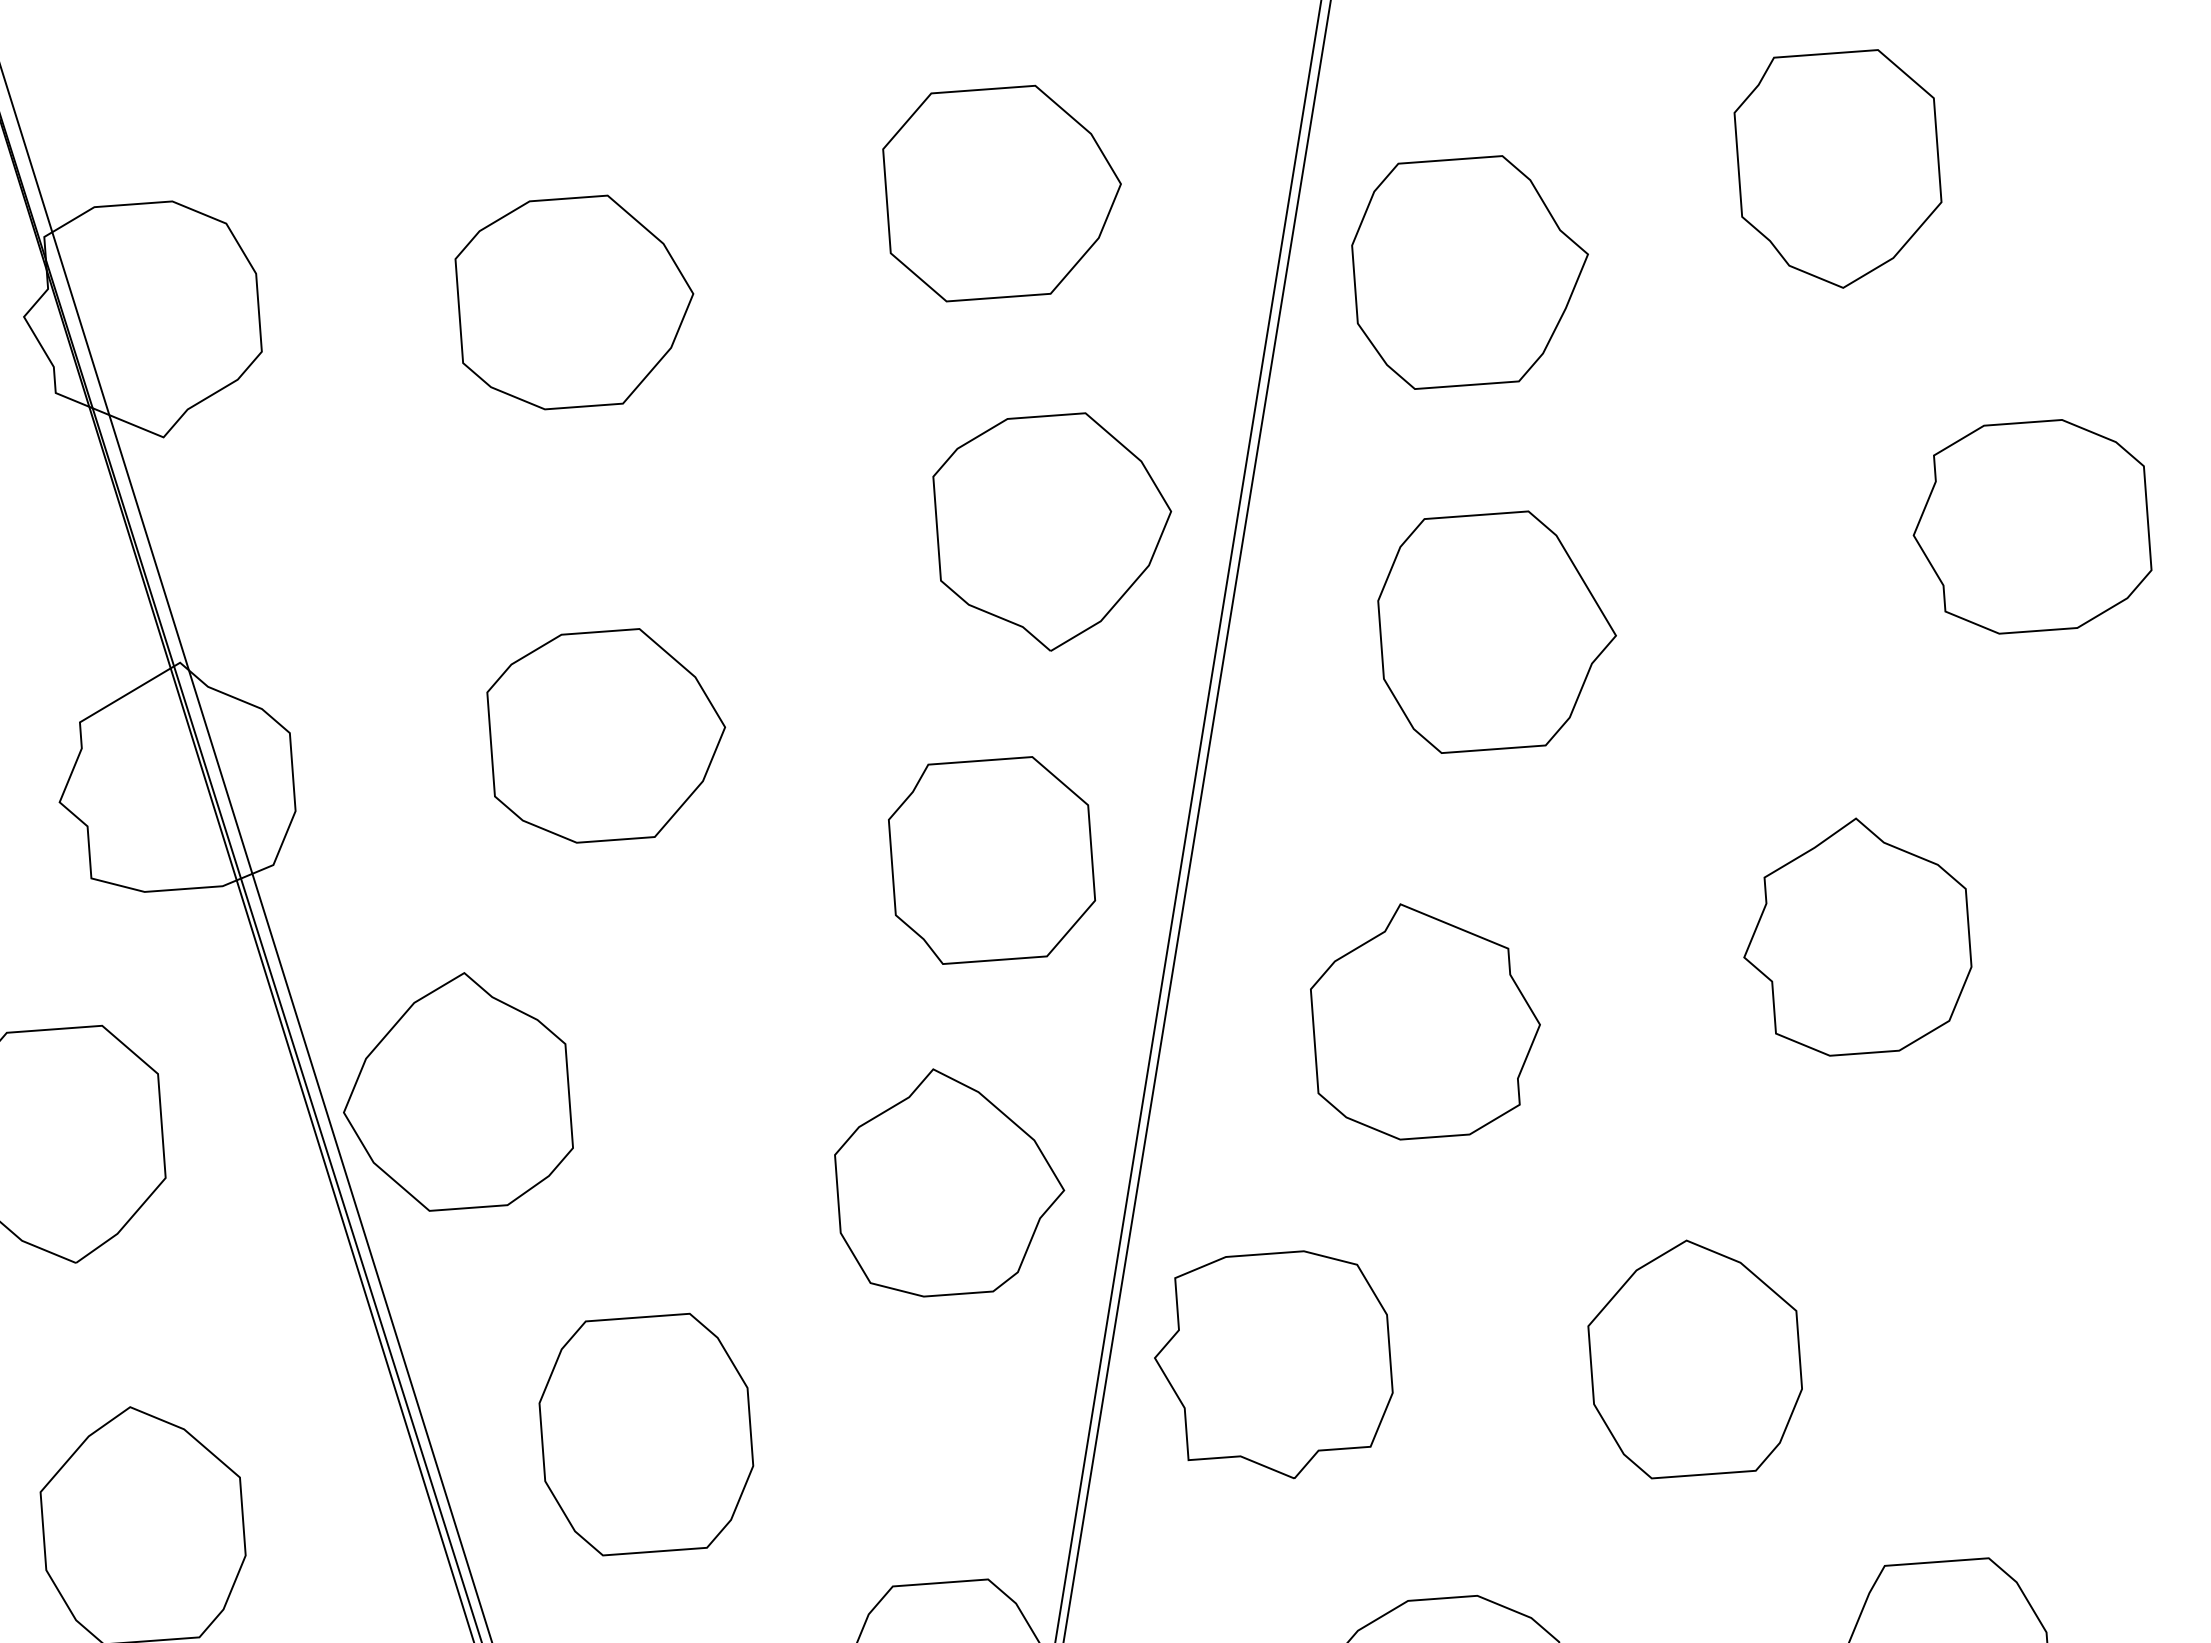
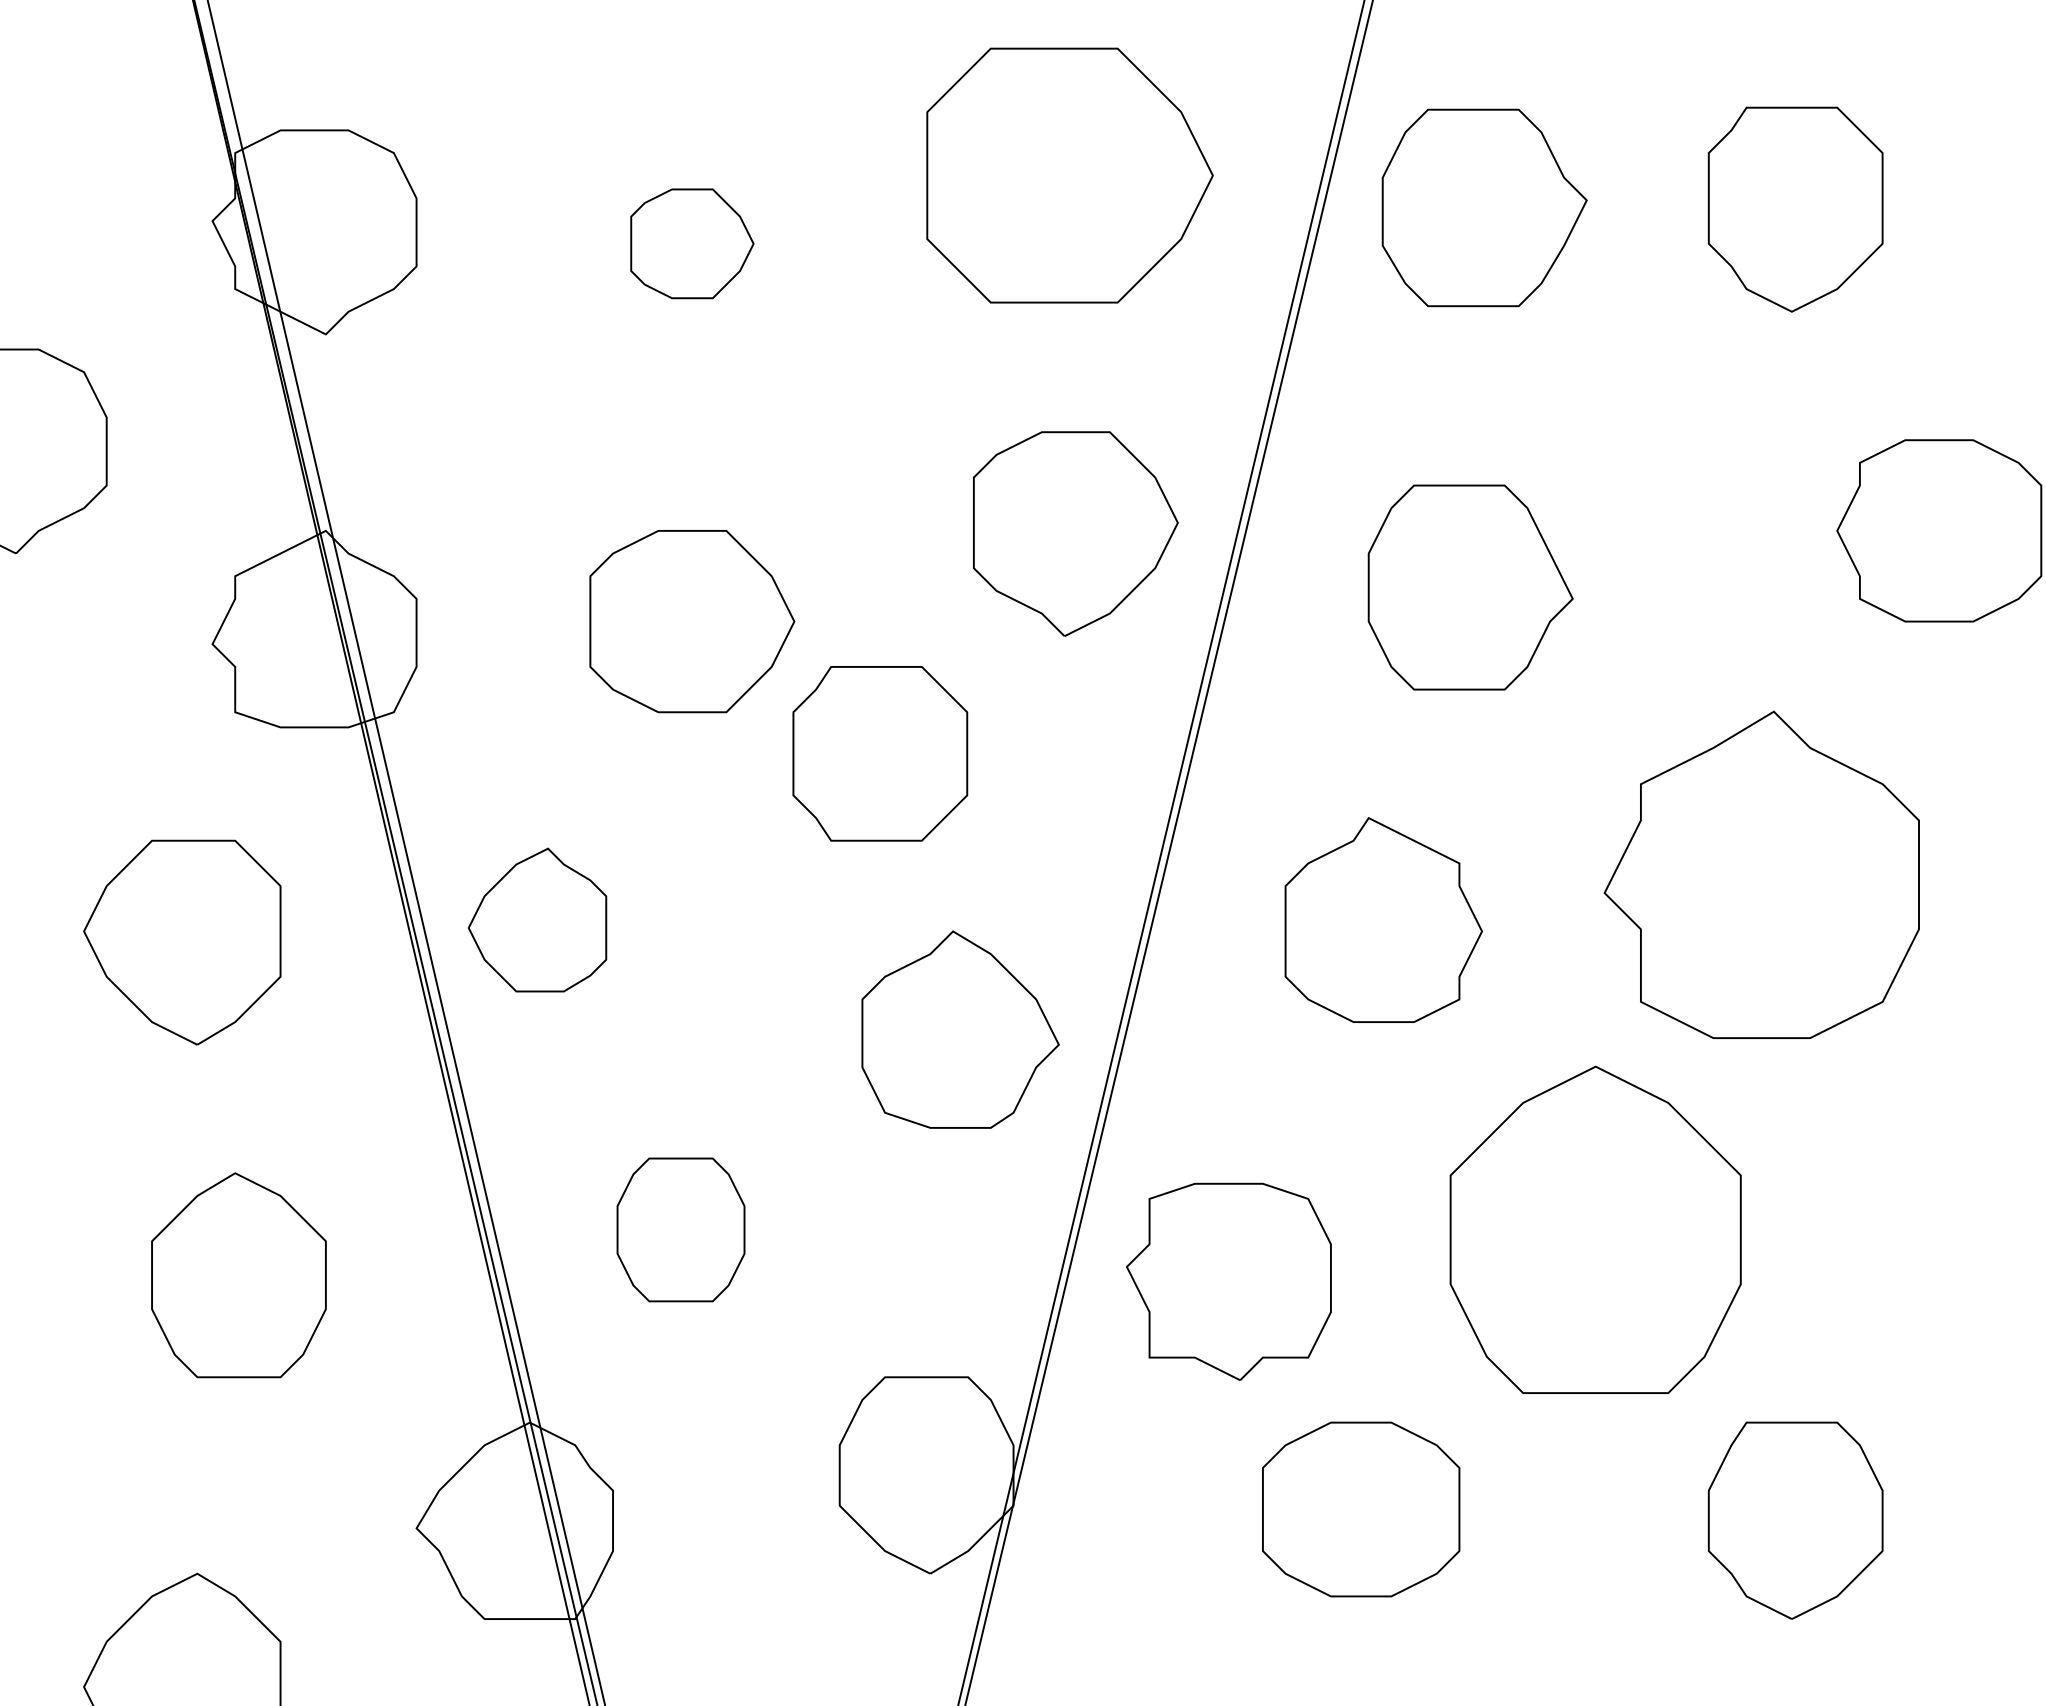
part: (1004, 192) -> (1070, 175), size x1.4
part: (1471, 271) -> (1484, 207), moved
part: (576, 302) -> (692, 243), size x0.6
part: (1054, 532) -> (1075, 533), moved
part: (992, 859) -> (880, 753), moved
part: (1855, 935) -> (1761, 874), size x1.6
part: (455, 1090) -> (537, 919), size x0.7
part: (1694, 1357) -> (1594, 1229), size x1.6
part: (1272, 1366) -> (1228, 1281), moved
part: (645, 1434) -> (680, 1229), size x0.7

